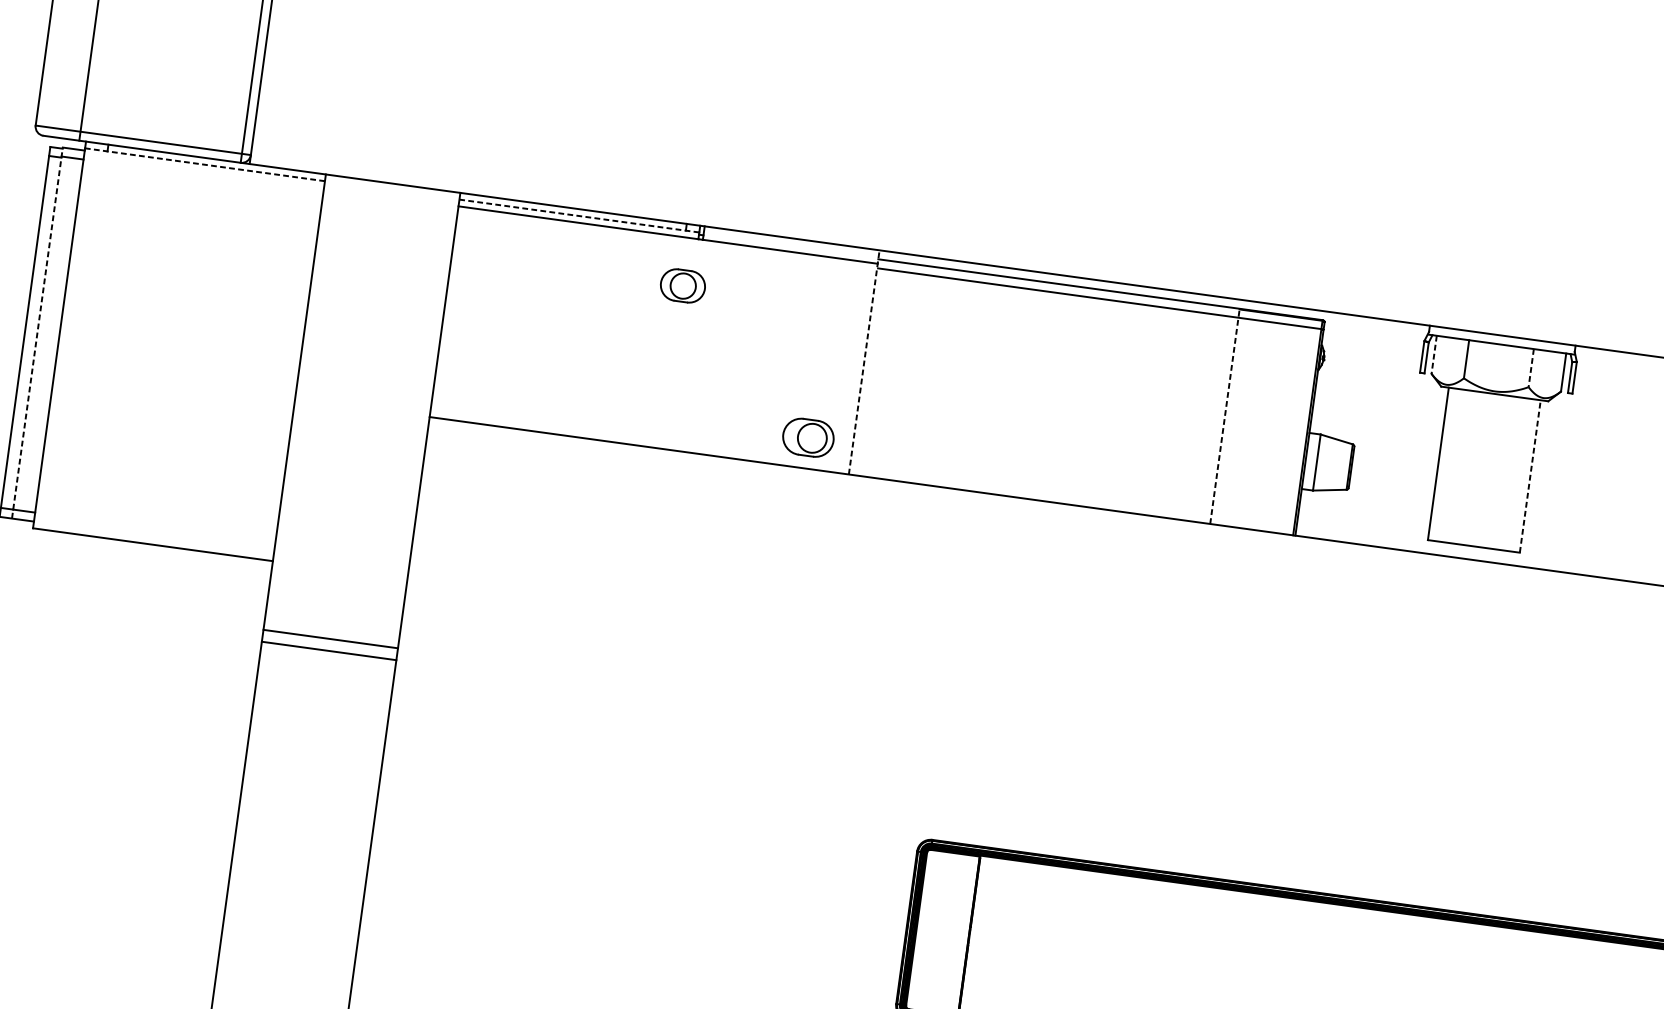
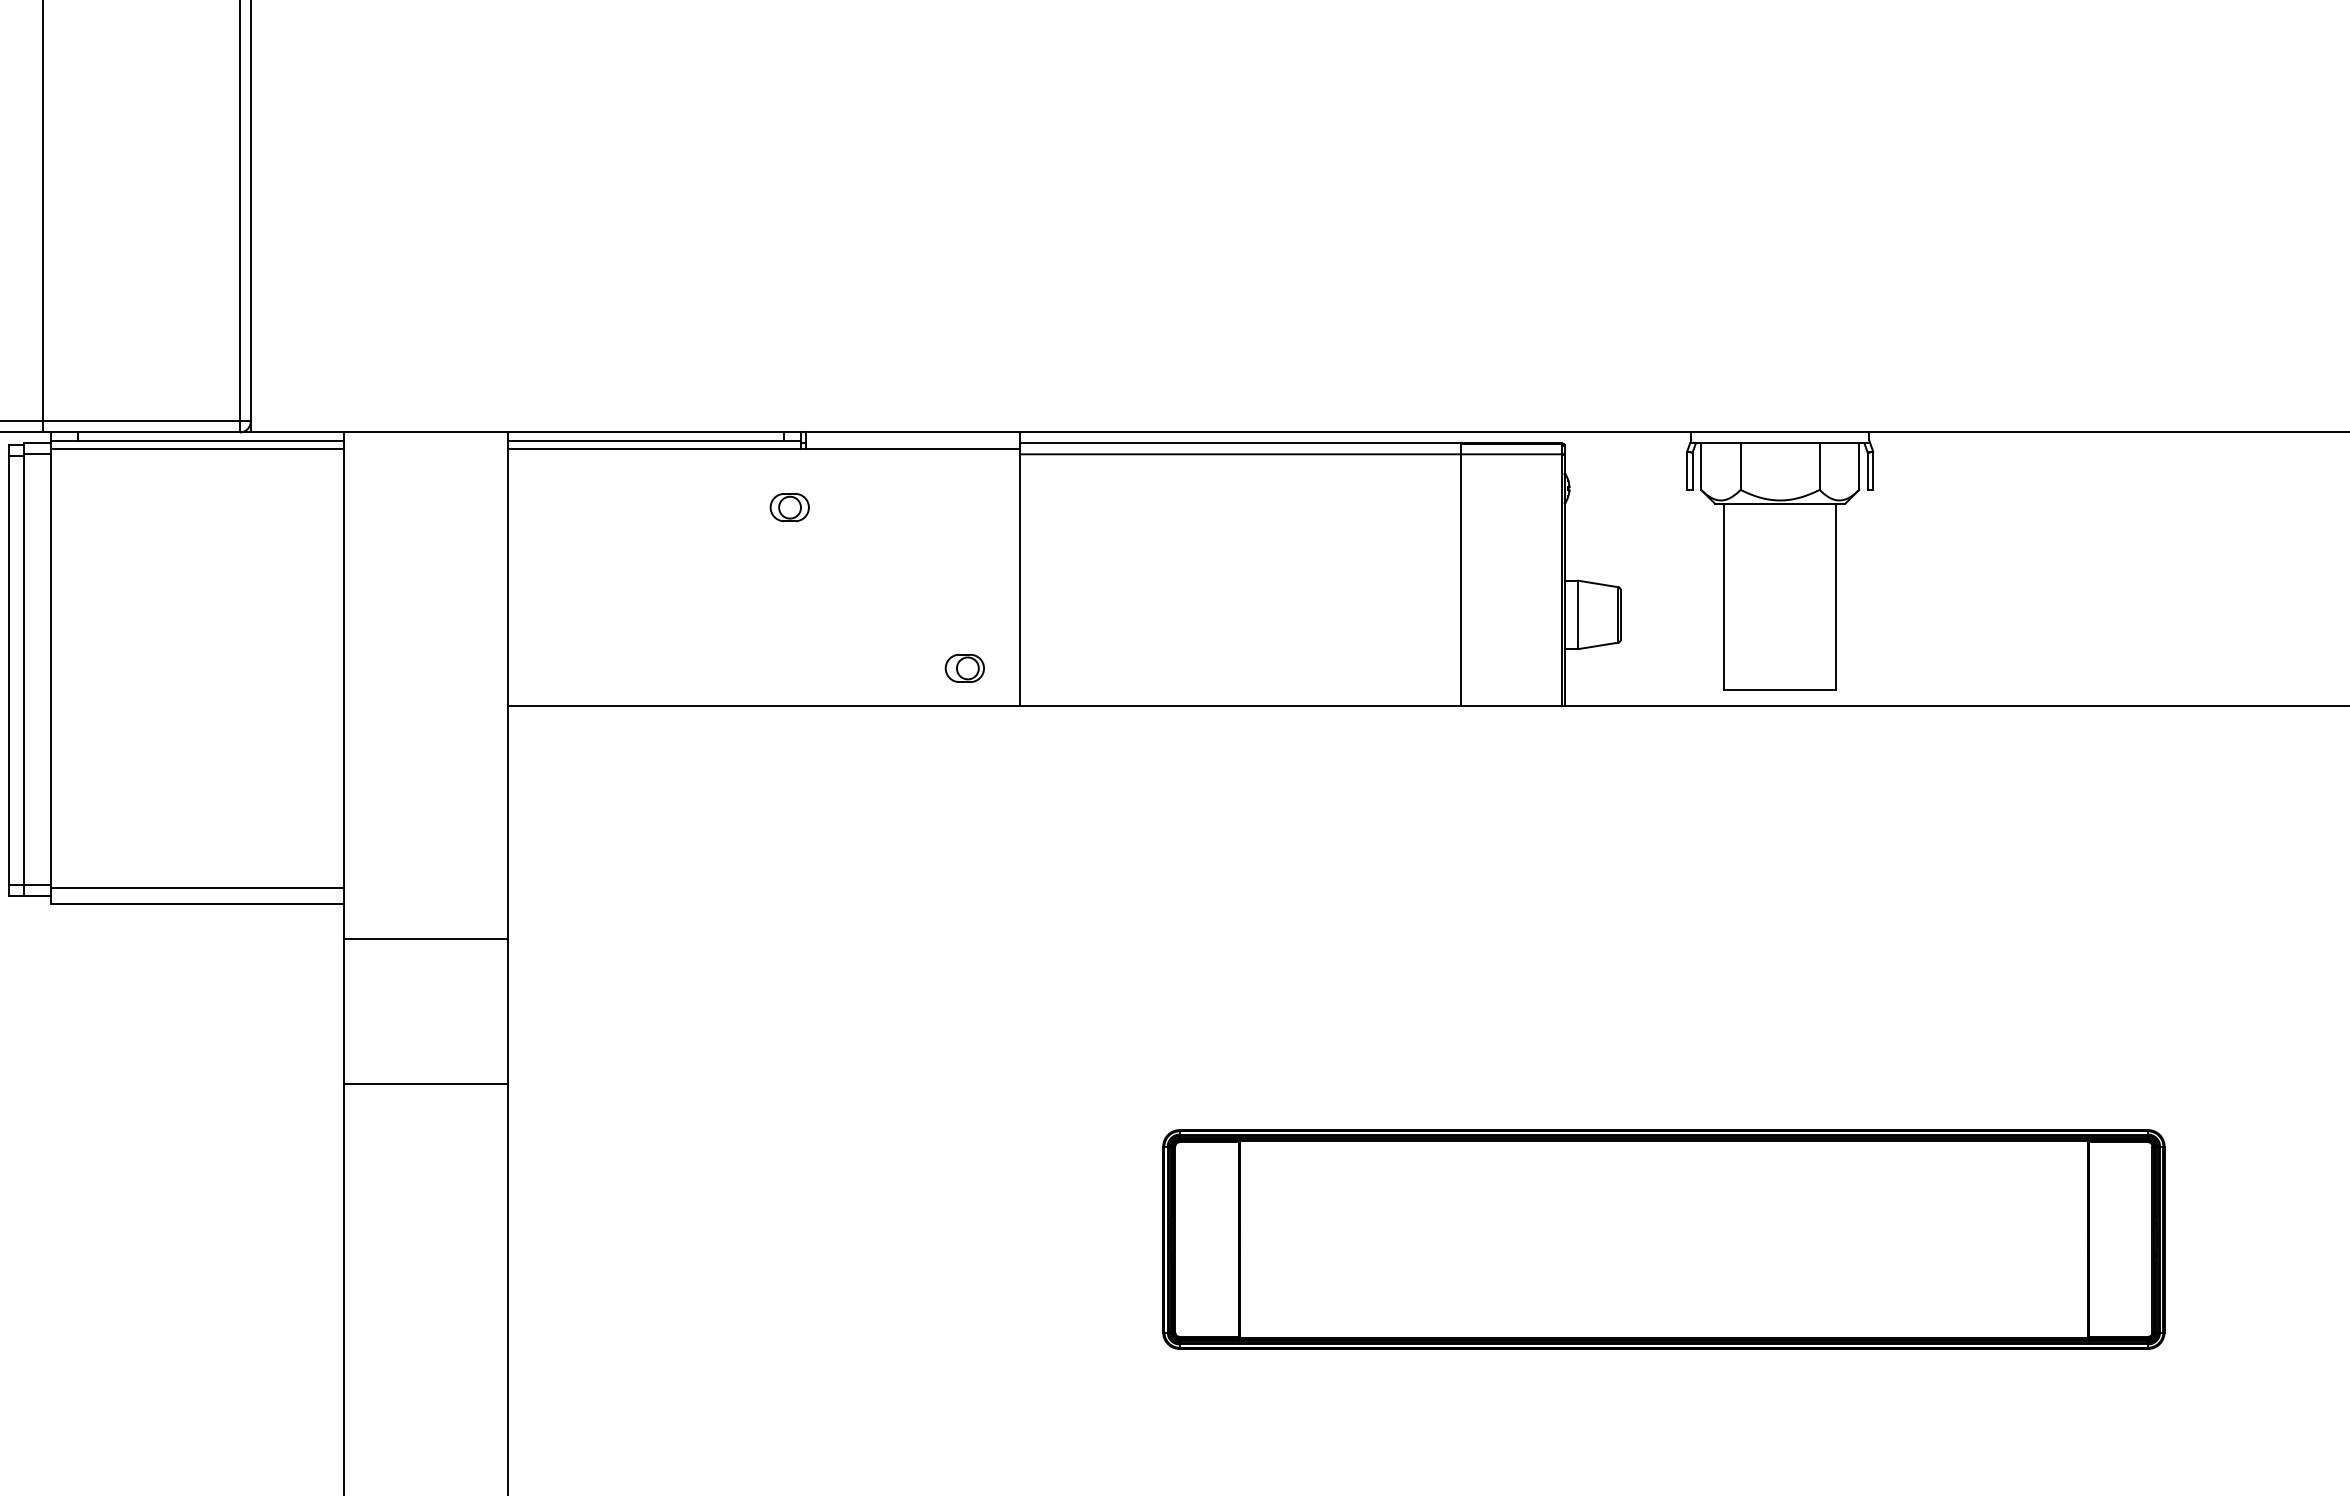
line: (204, 164) -> (196, 440), dashed -> solid
line: (204, 171) -> (197, 448), added
line: (578, 215) -> (653, 440), dashed -> solid
part: (682, 285) -> (789, 507), size x0.71
line: (37, 332) -> (24, 669), dashed -> solid
line: (1434, 355) -> (1701, 467), dashed -> solid
line: (864, 362) -> (1019, 569), dashed -> solid
line: (1531, 368) -> (1819, 467), dashed -> solid
line: (1224, 416) -> (1460, 574), dashed -> solid
part: (808, 436) -> (964, 667), size x0.62
line: (1530, 476) -> (1836, 596), dashed -> solid
line: (154, 530) -> (197, 887), added
line: (330, 639) -> (425, 939), moved
line: (328, 650) -> (425, 1083), moved

